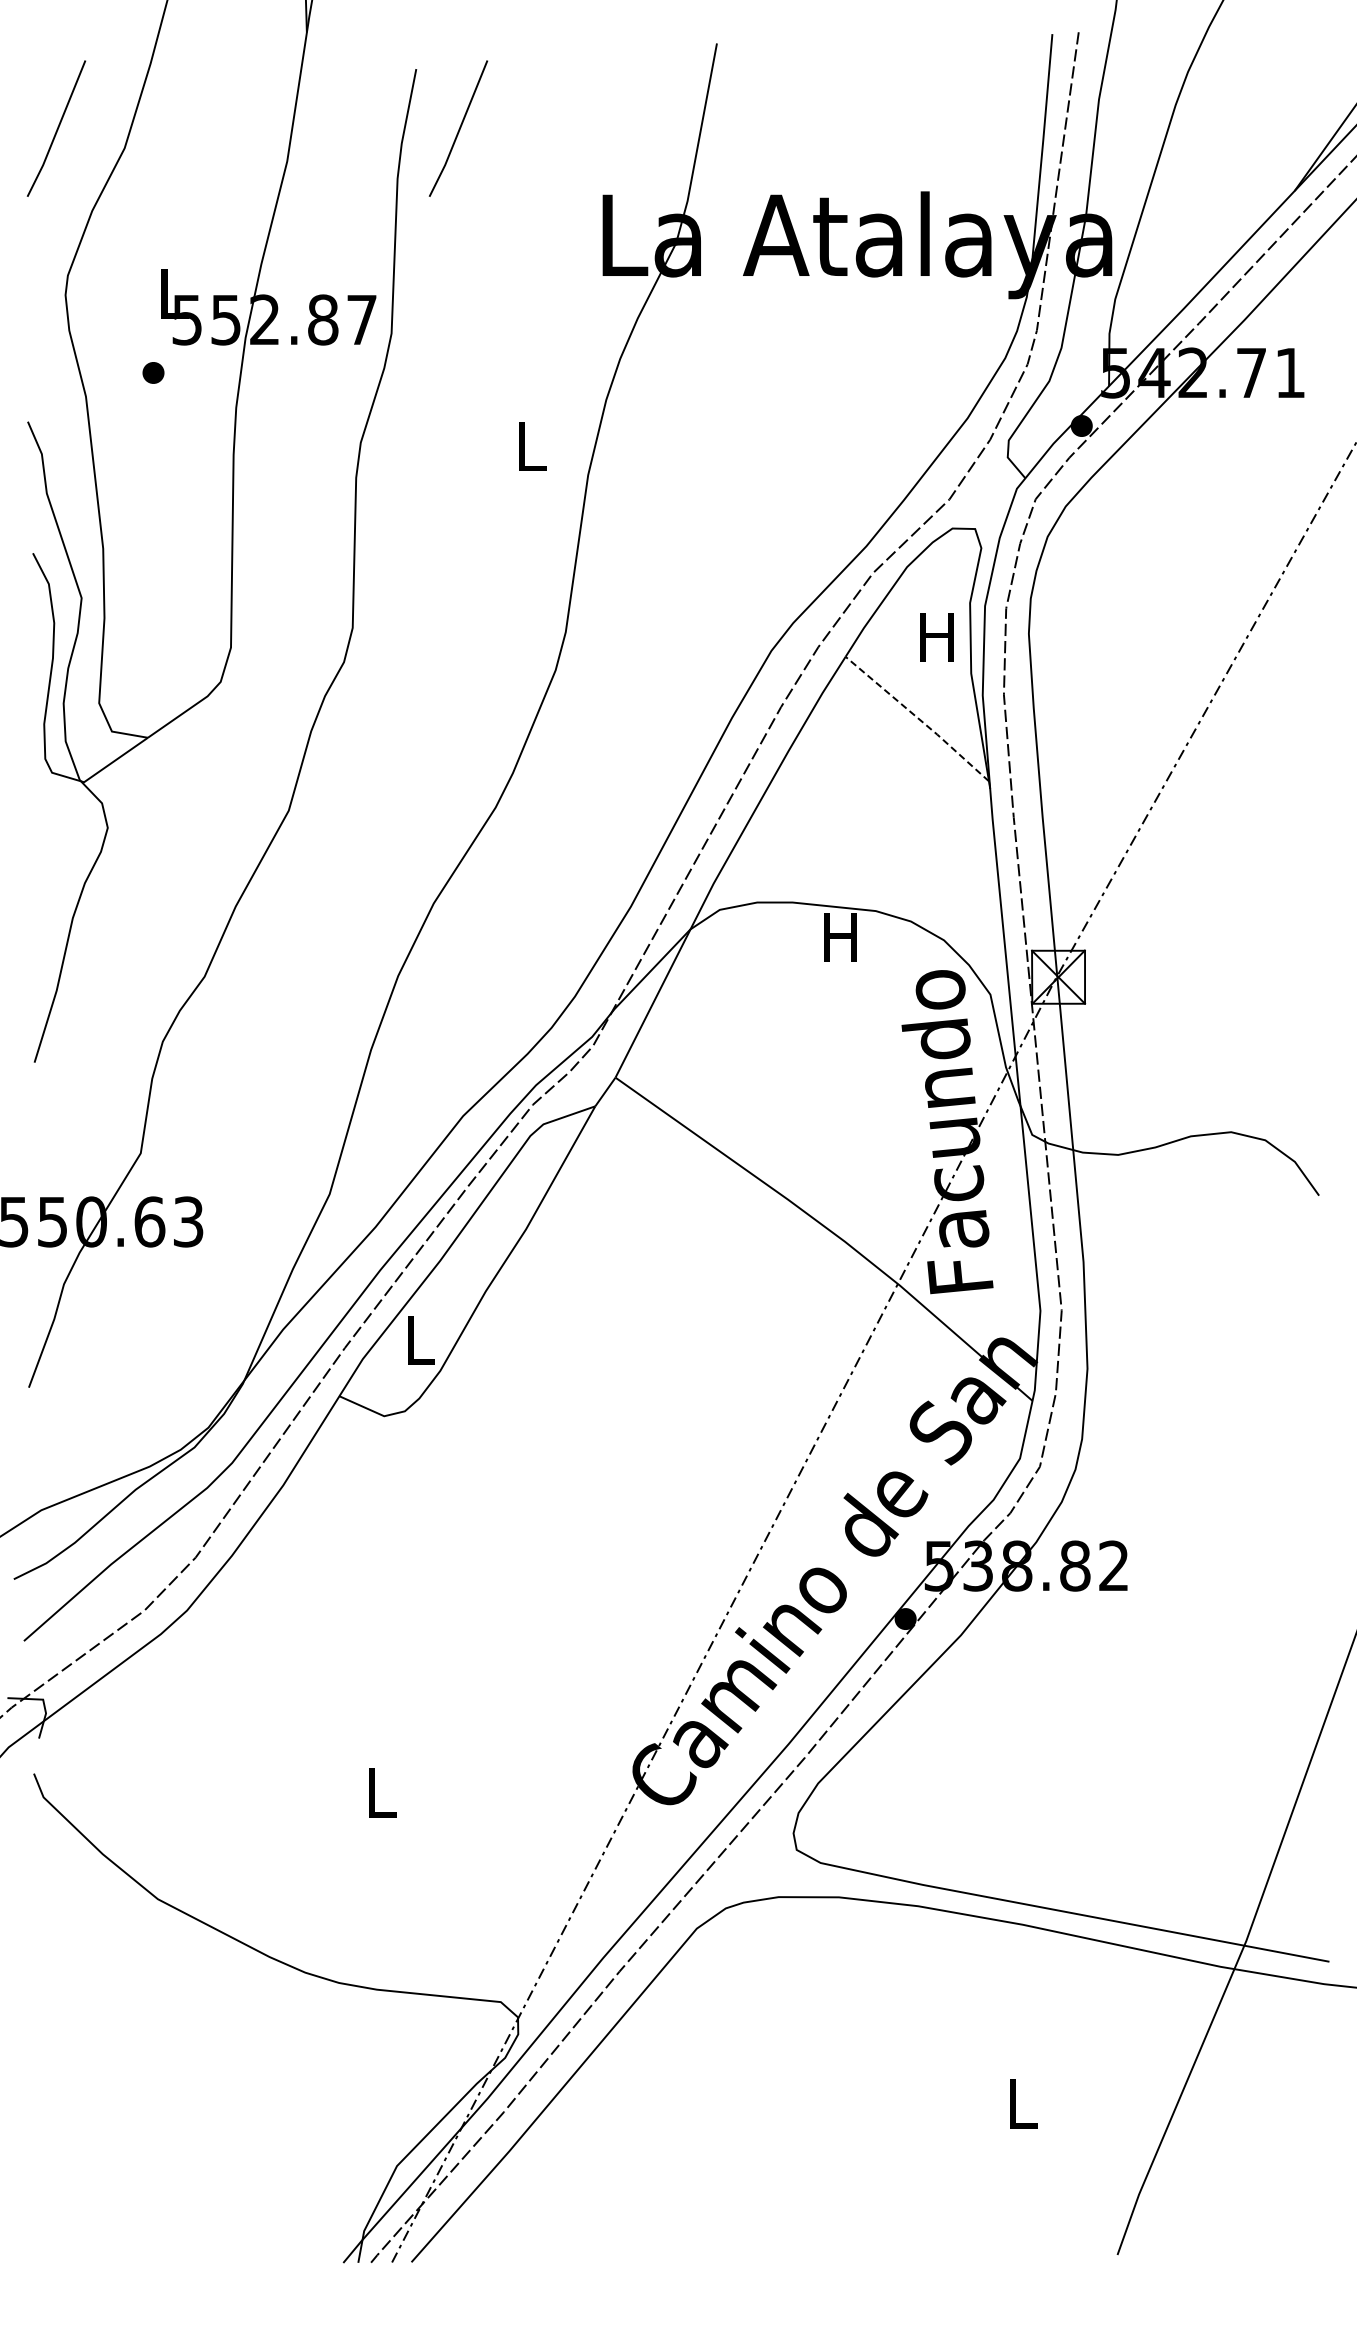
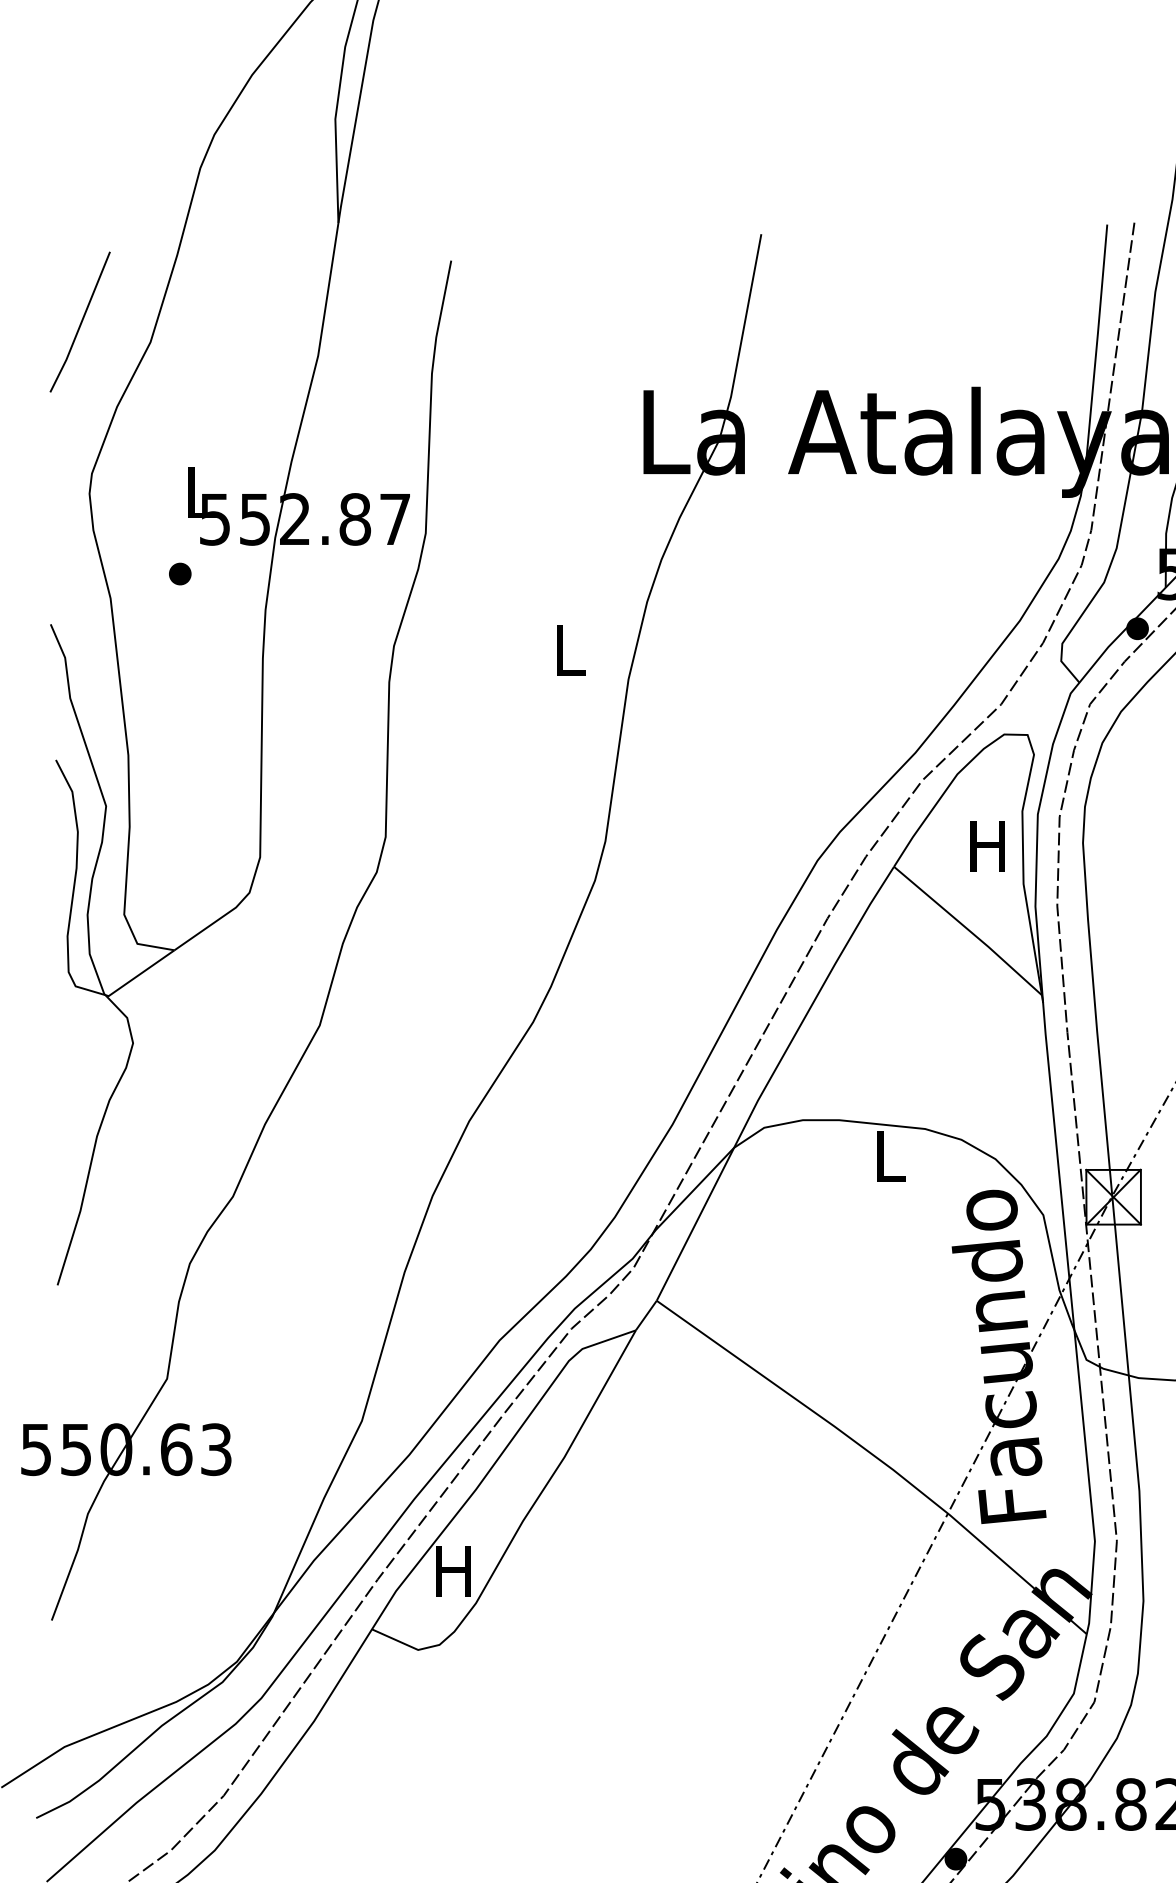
line: (459, 128) -> (495, 321), removed
line: (918, 718) -> (969, 930), dashed -> solid
text: (840, 937) -> (888, 1156), H -> L
text: (418, 1340) -> (453, 1571), L -> H

